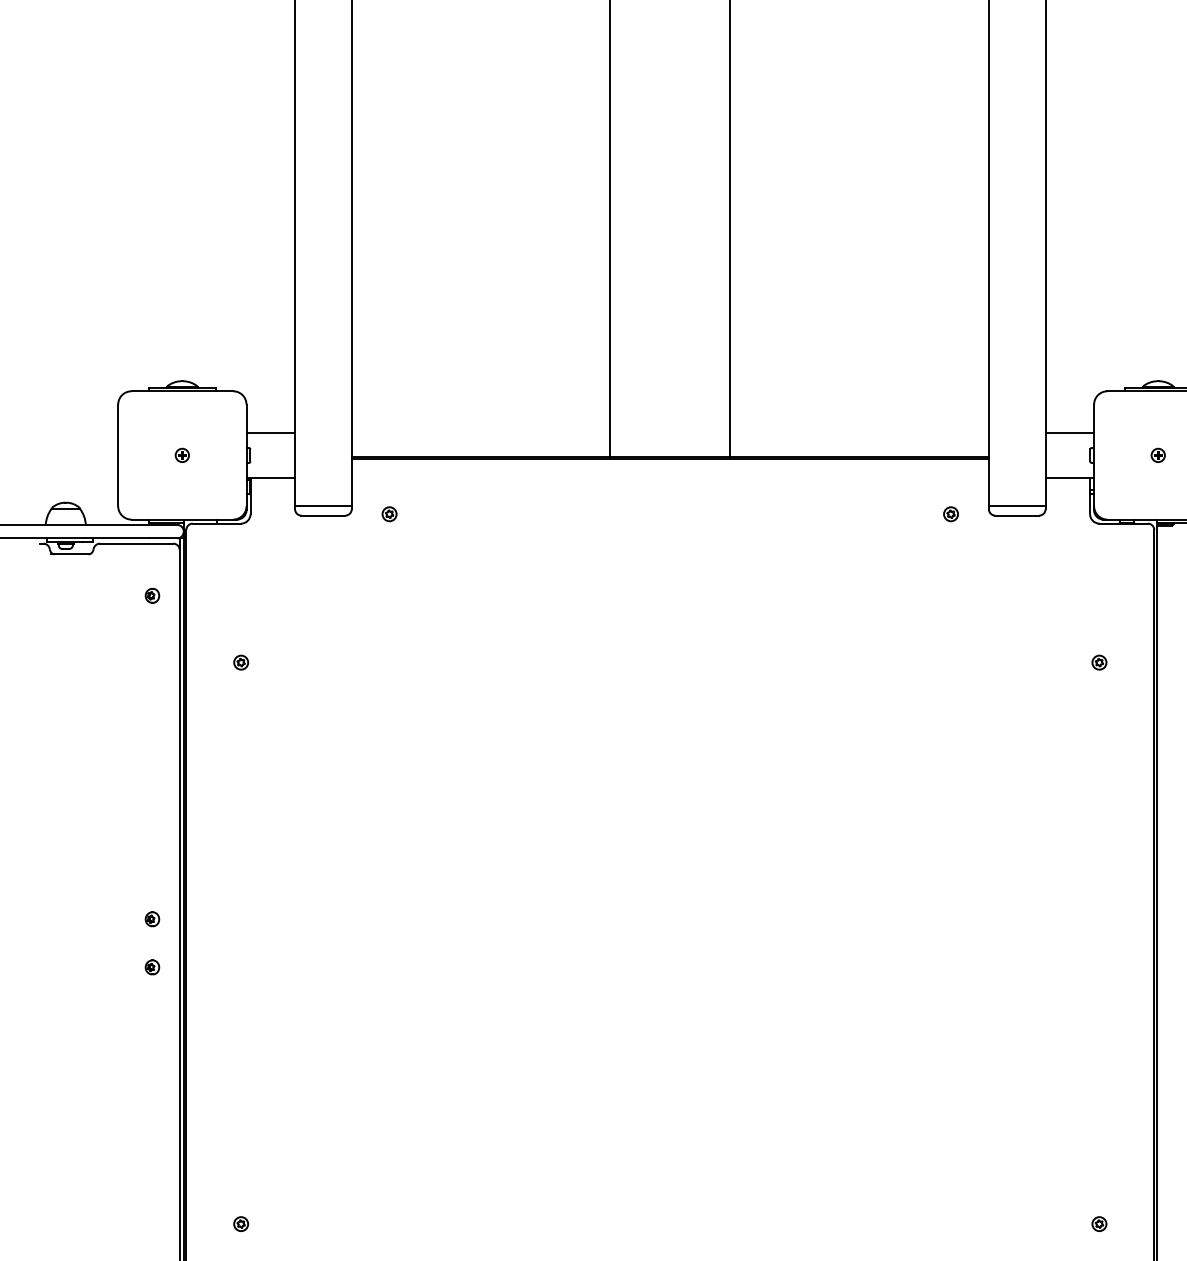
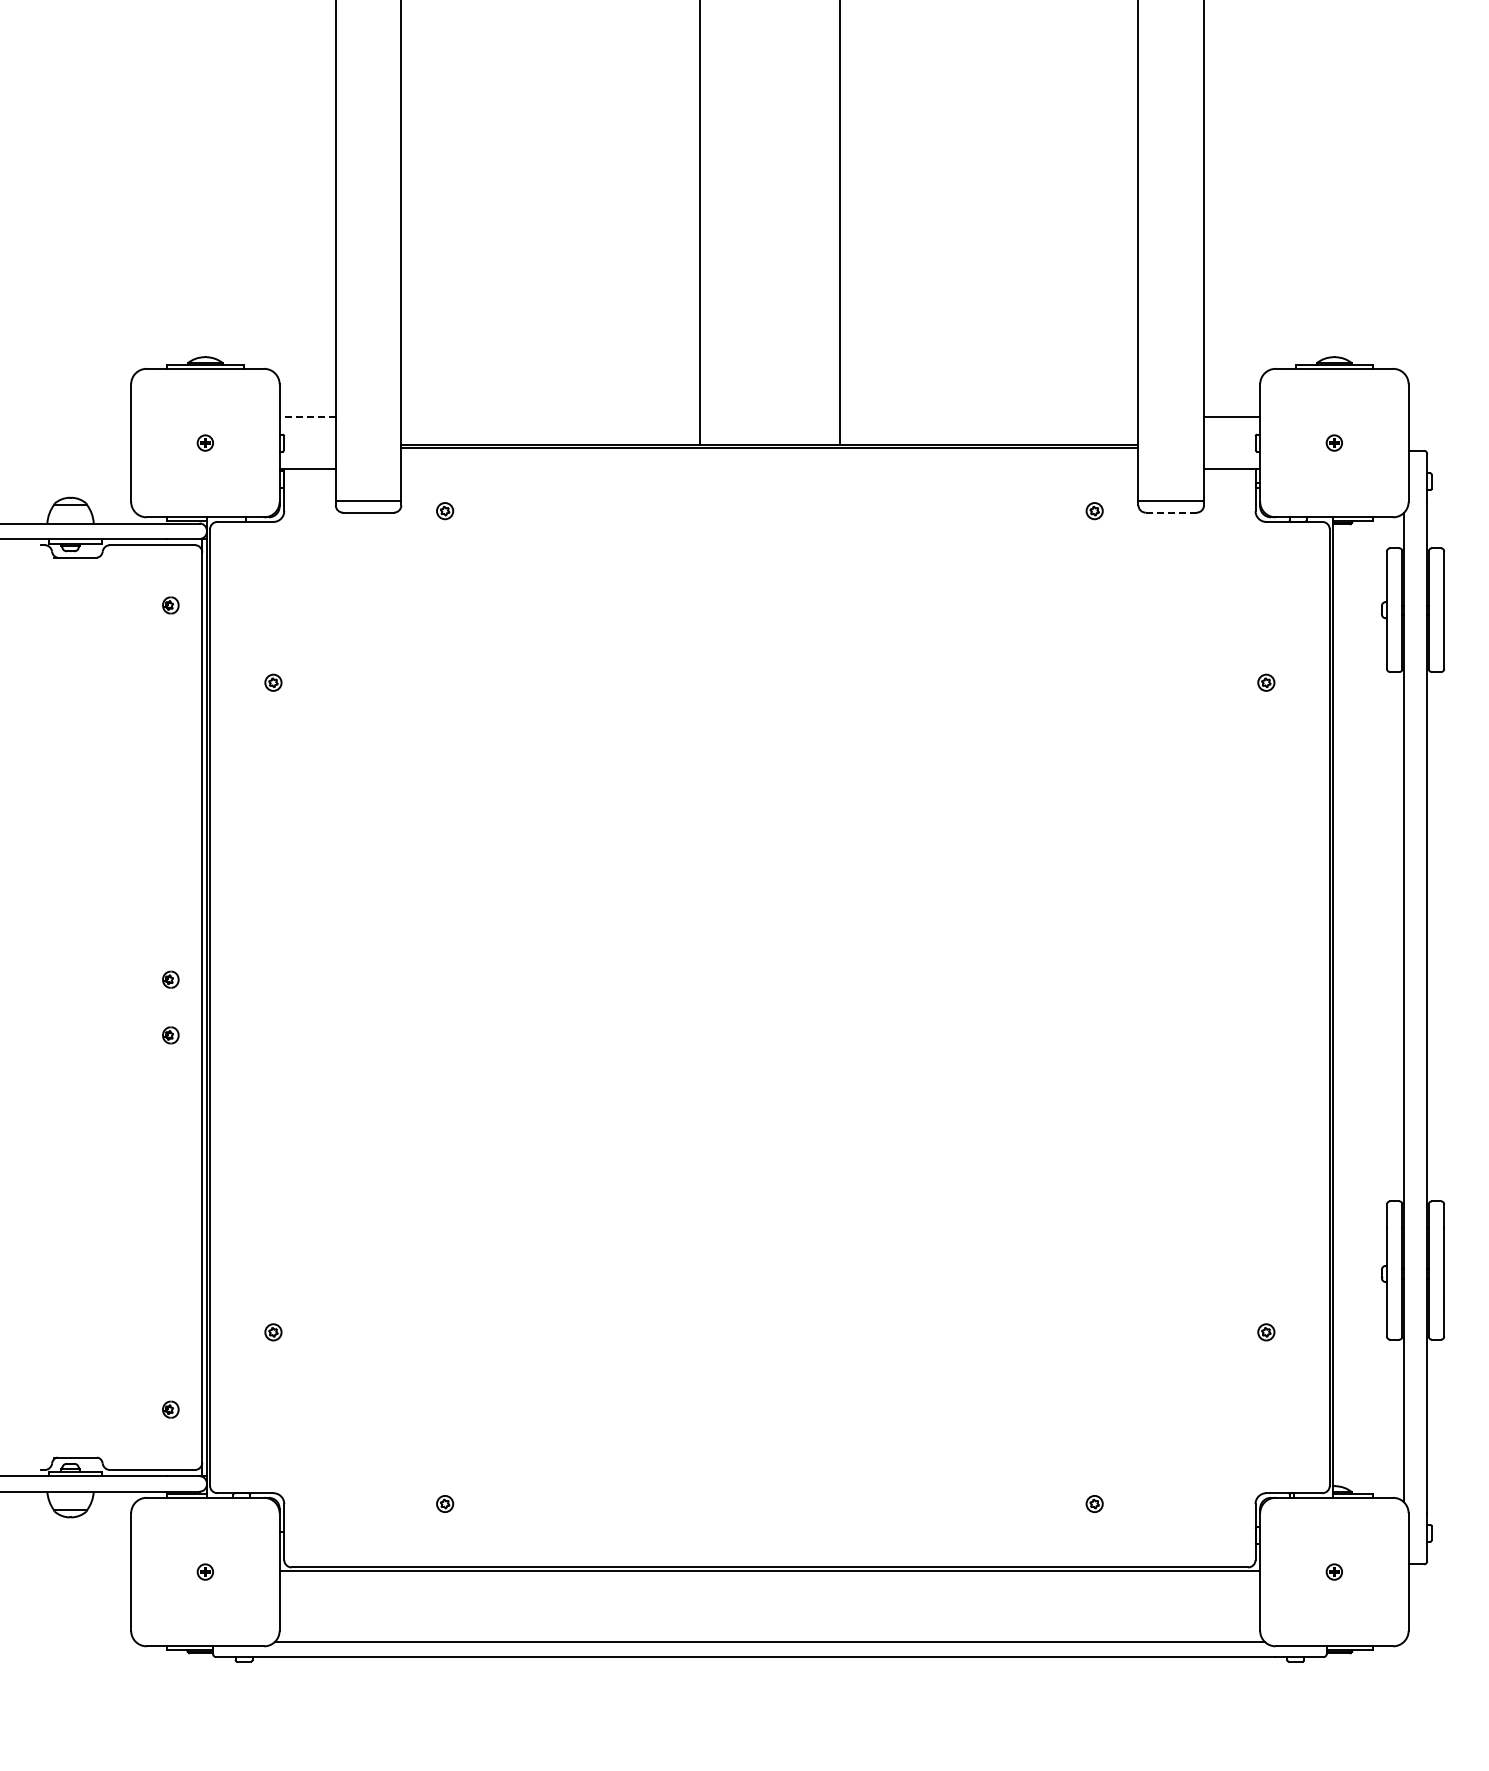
line: (270, 433) -> (307, 417), solid -> dashed
line: (1016, 515) -> (1170, 512), solid -> dashed

